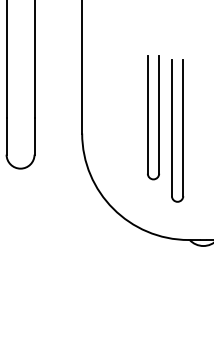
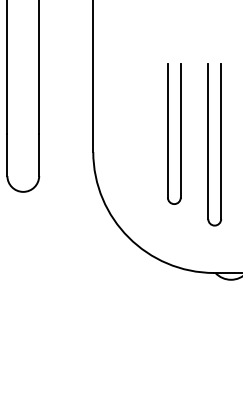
part: (177, 130) -> (214, 144), moved

